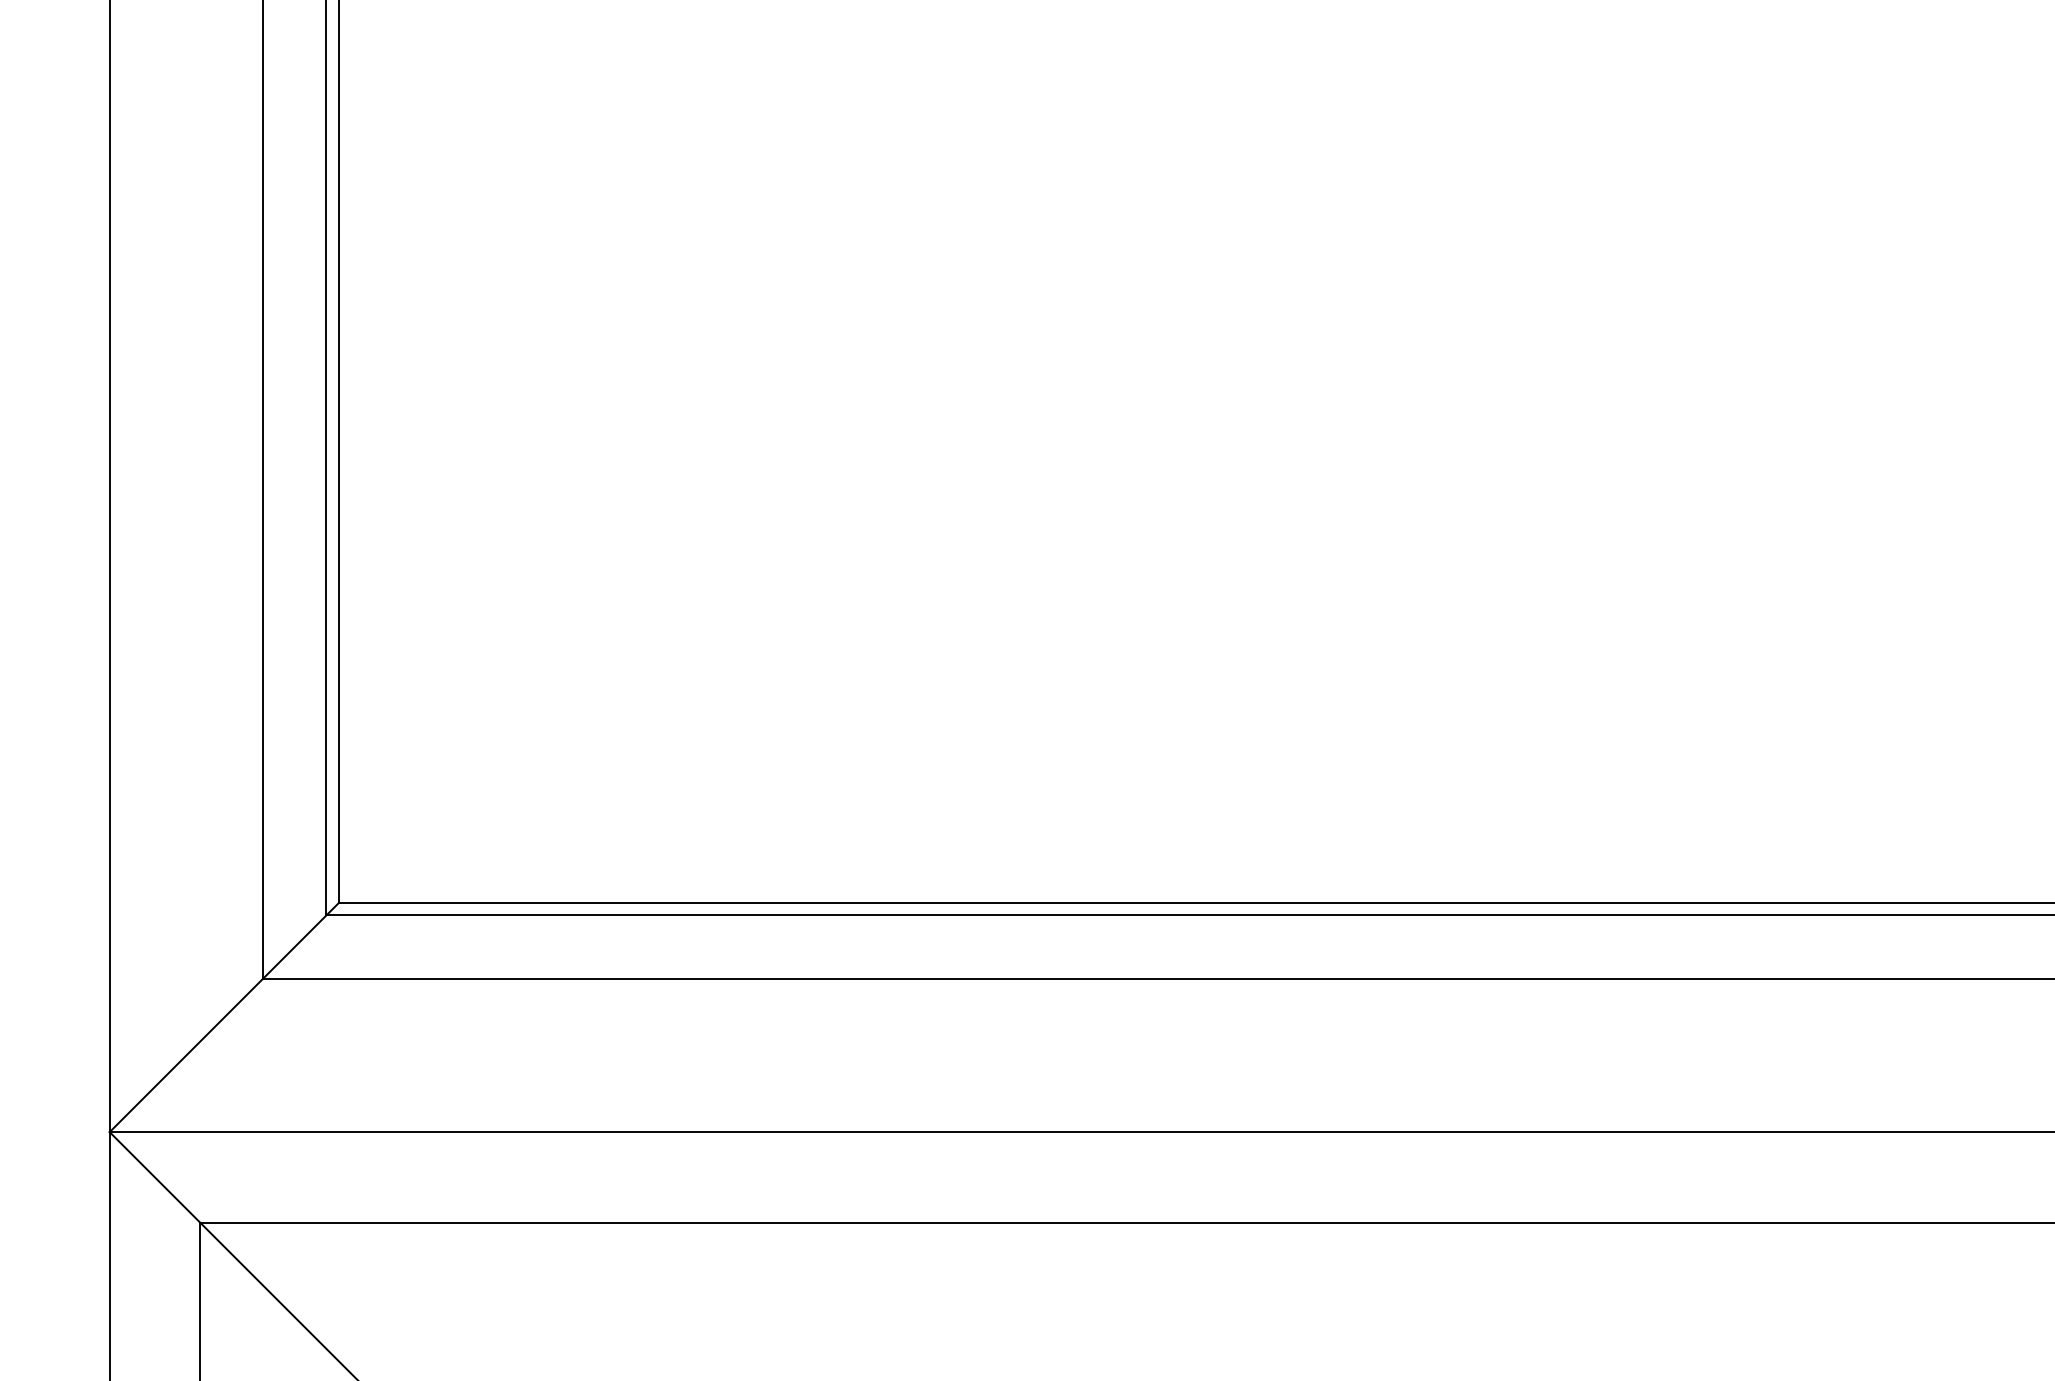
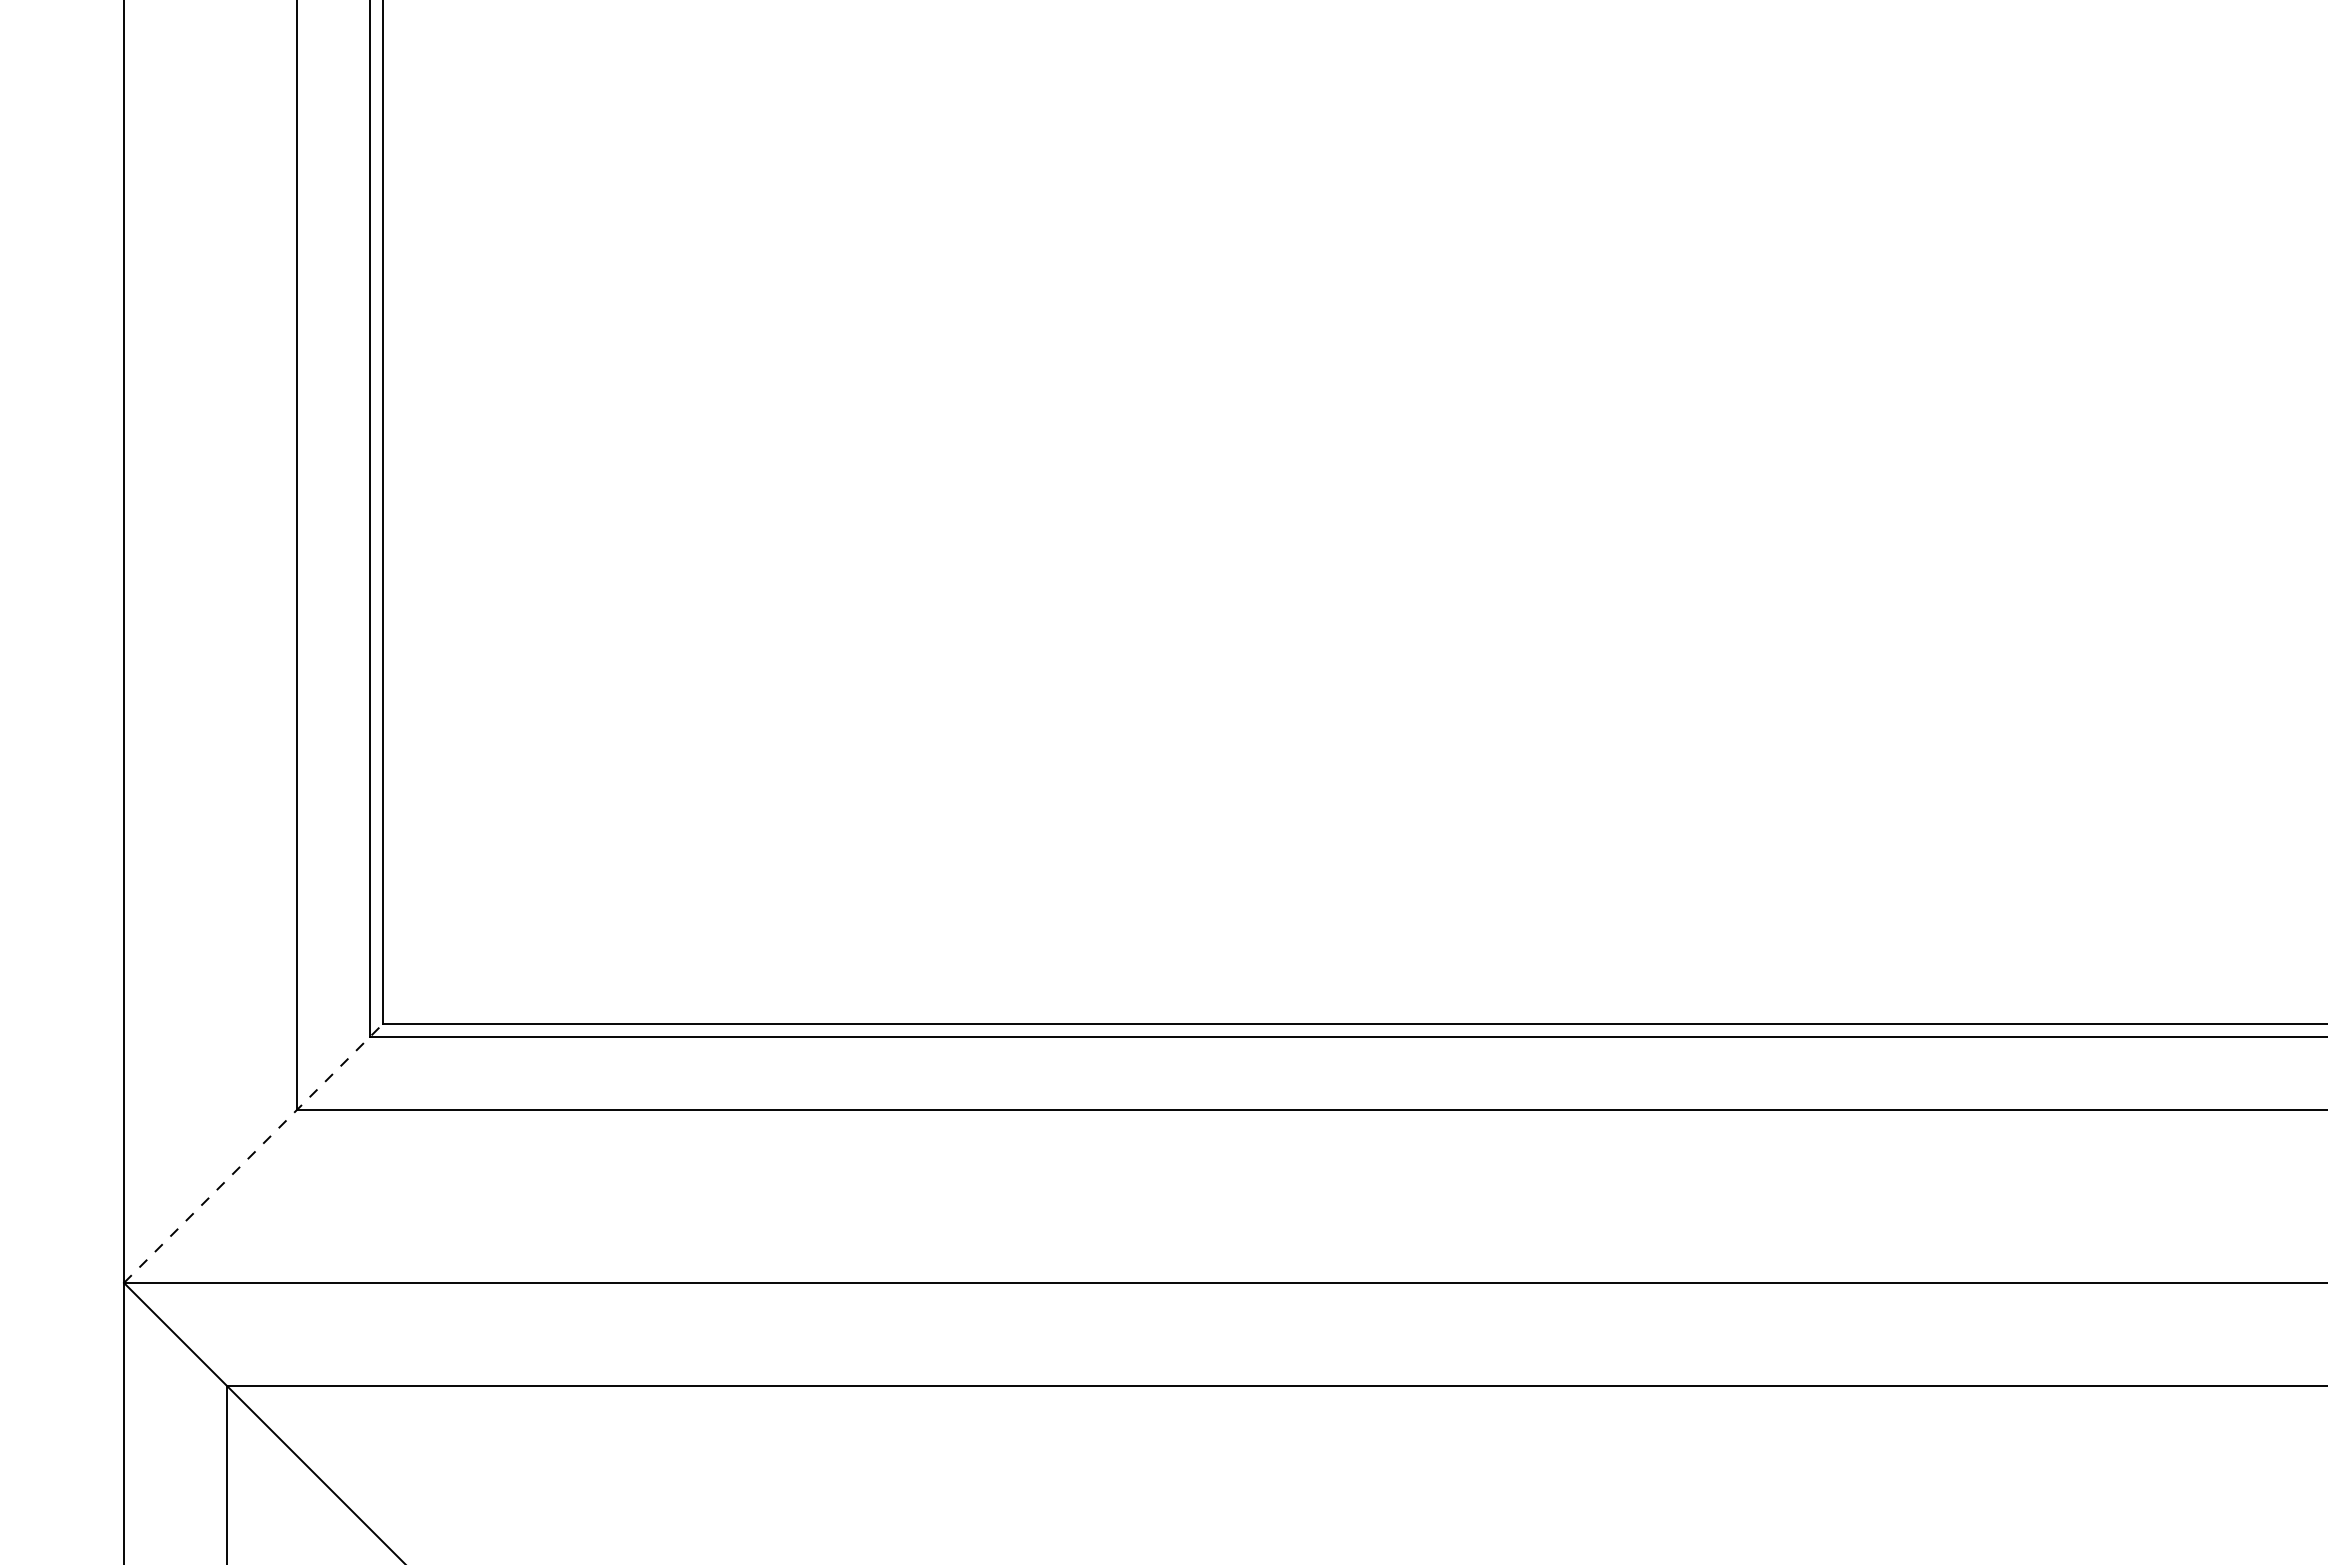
line: (224, 1017) -> (254, 1152), solid -> dashed

